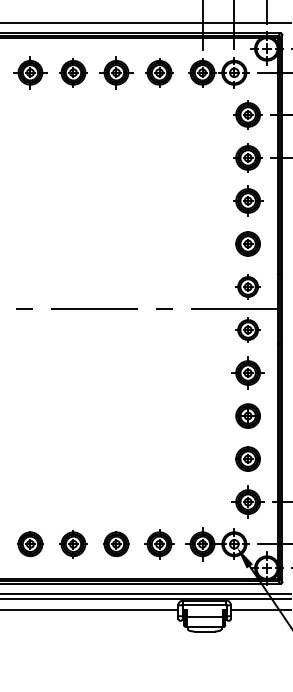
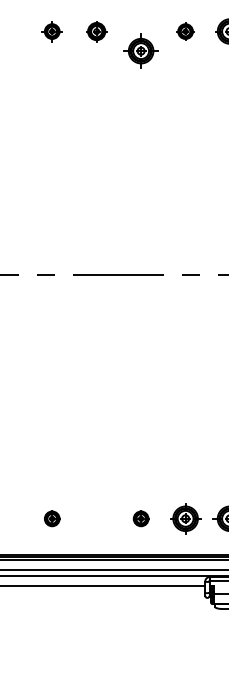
part: (30, 72) -> (52, 31), size x0.6
part: (73, 72) -> (96, 31), size x0.7
part: (116, 72) -> (141, 50), moved
part: (159, 72) -> (185, 31), size x0.6
part: (30, 544) -> (52, 519), size x0.6
part: (73, 544) -> (96, 519), removed
part: (116, 544) -> (141, 519), size x0.6

